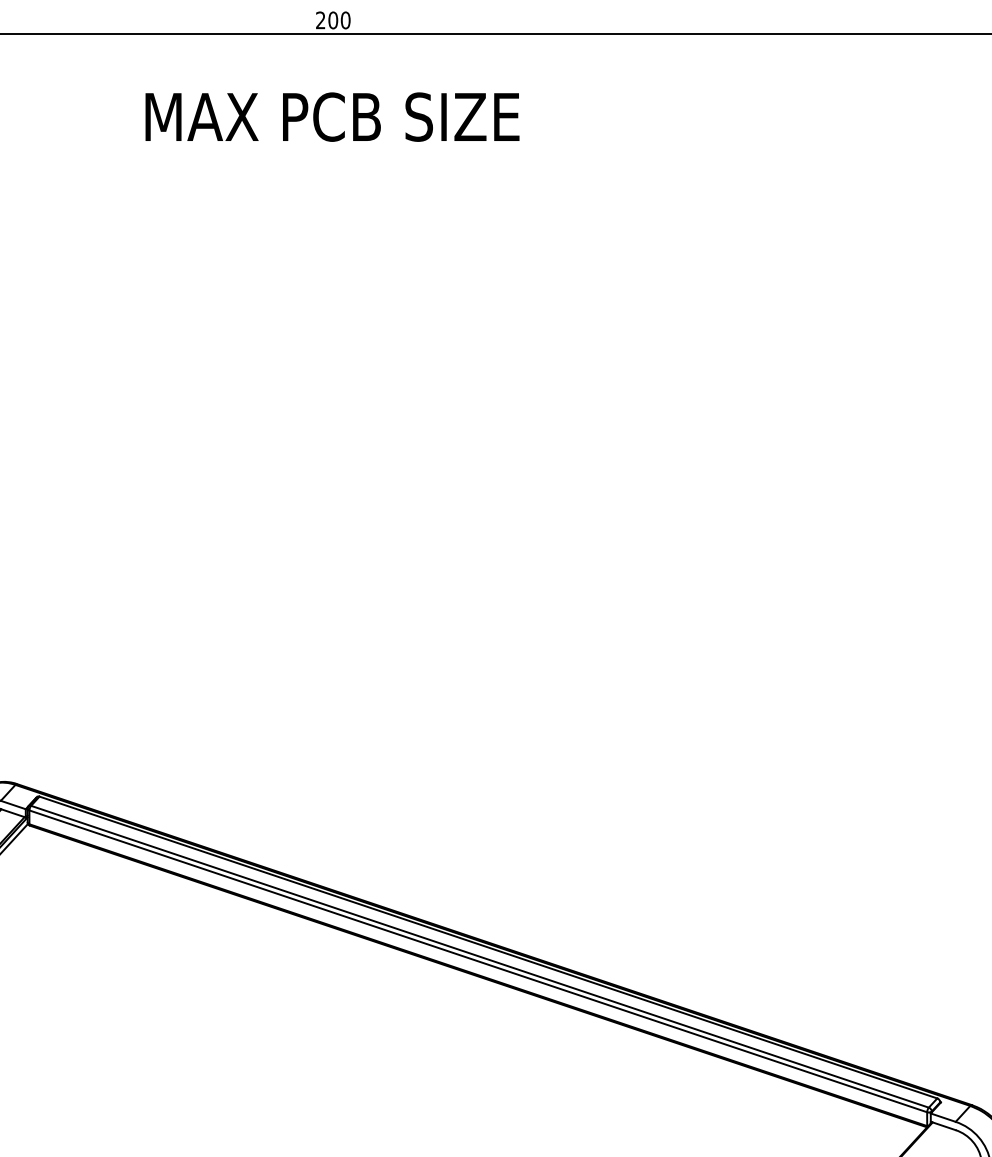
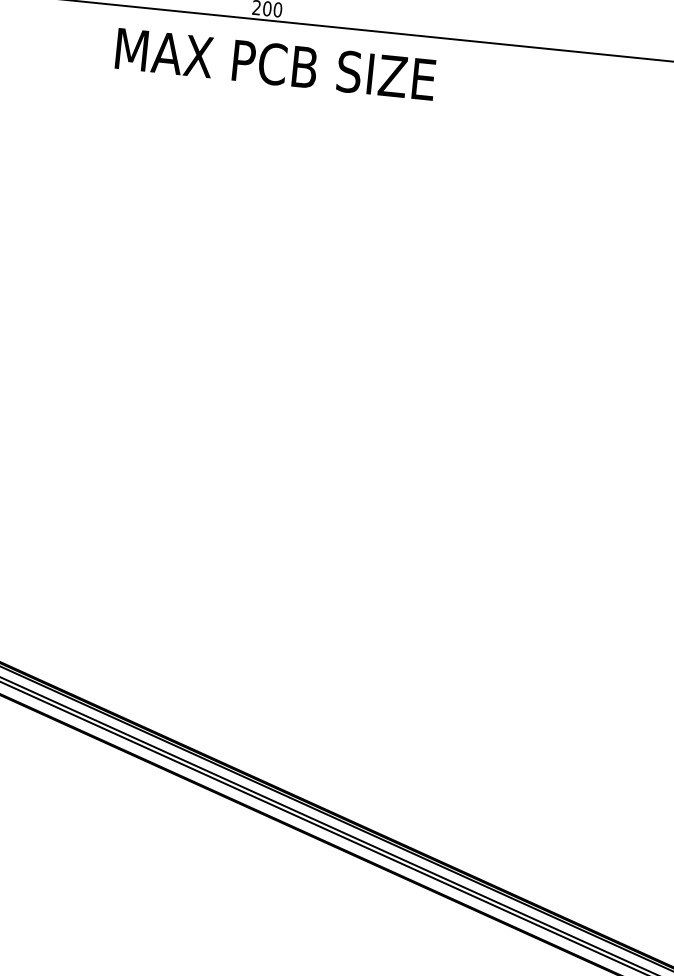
text: (332, 116) -> (275, 63), moved

